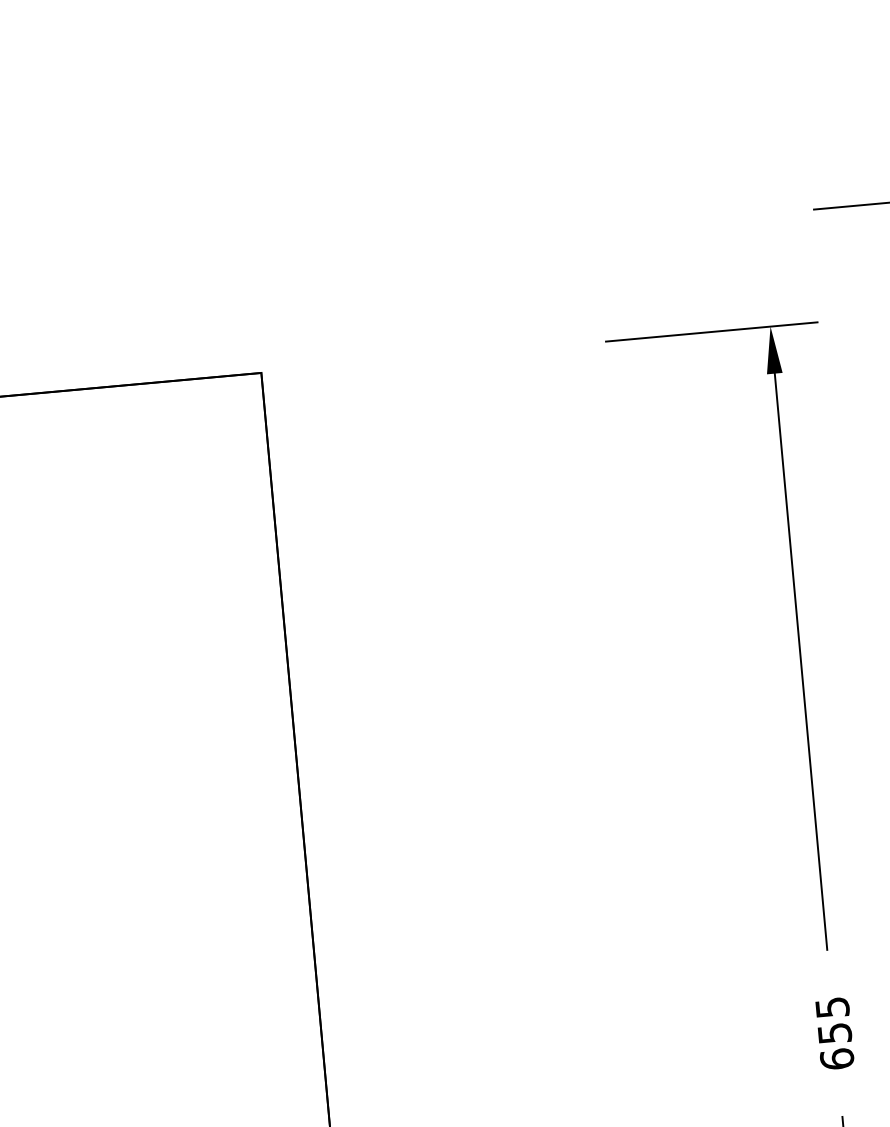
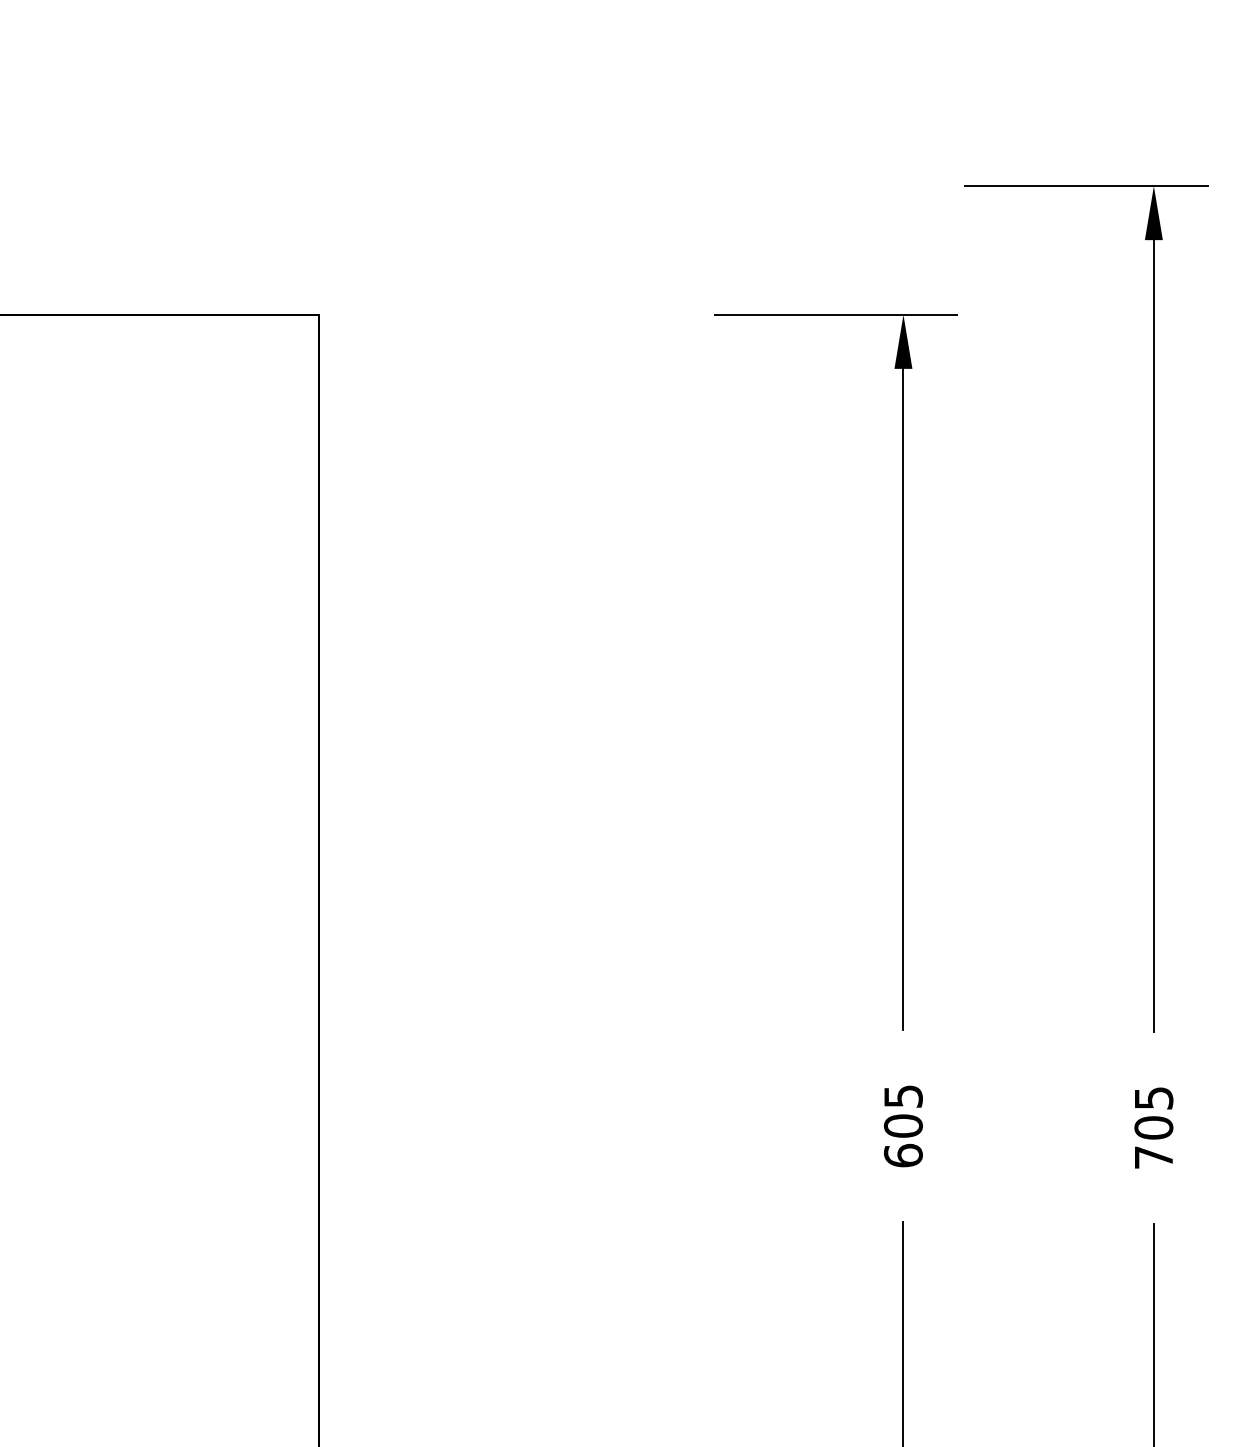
text: (834, 1032) -> (903, 1125), 655 -> 605

